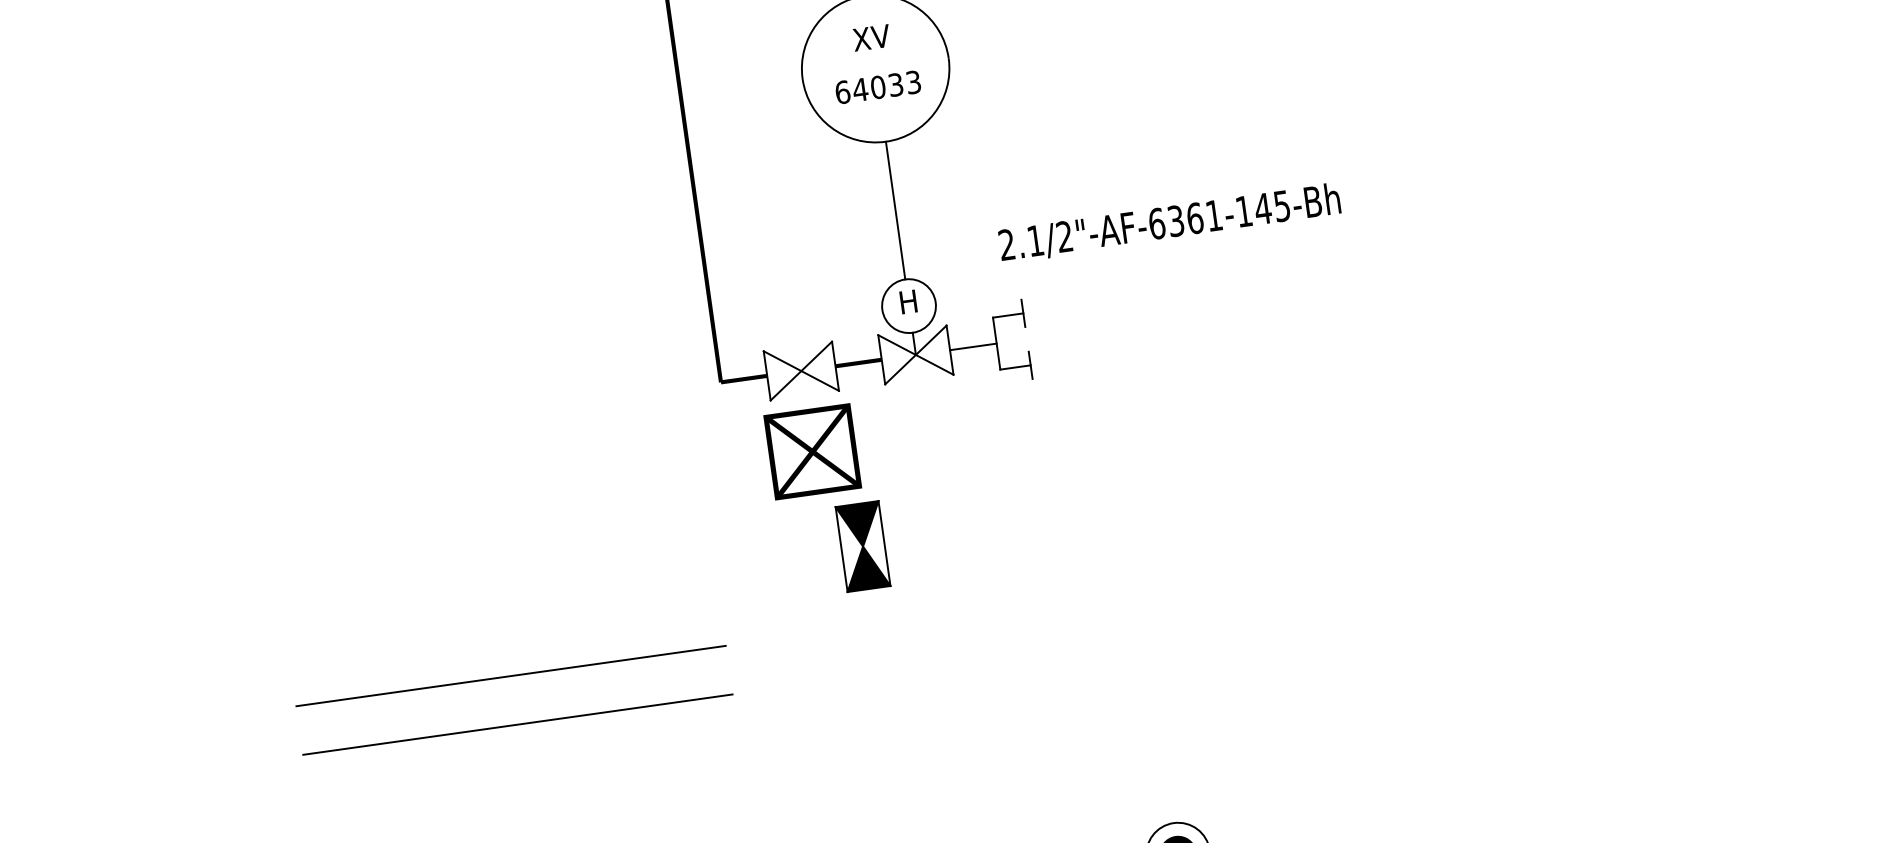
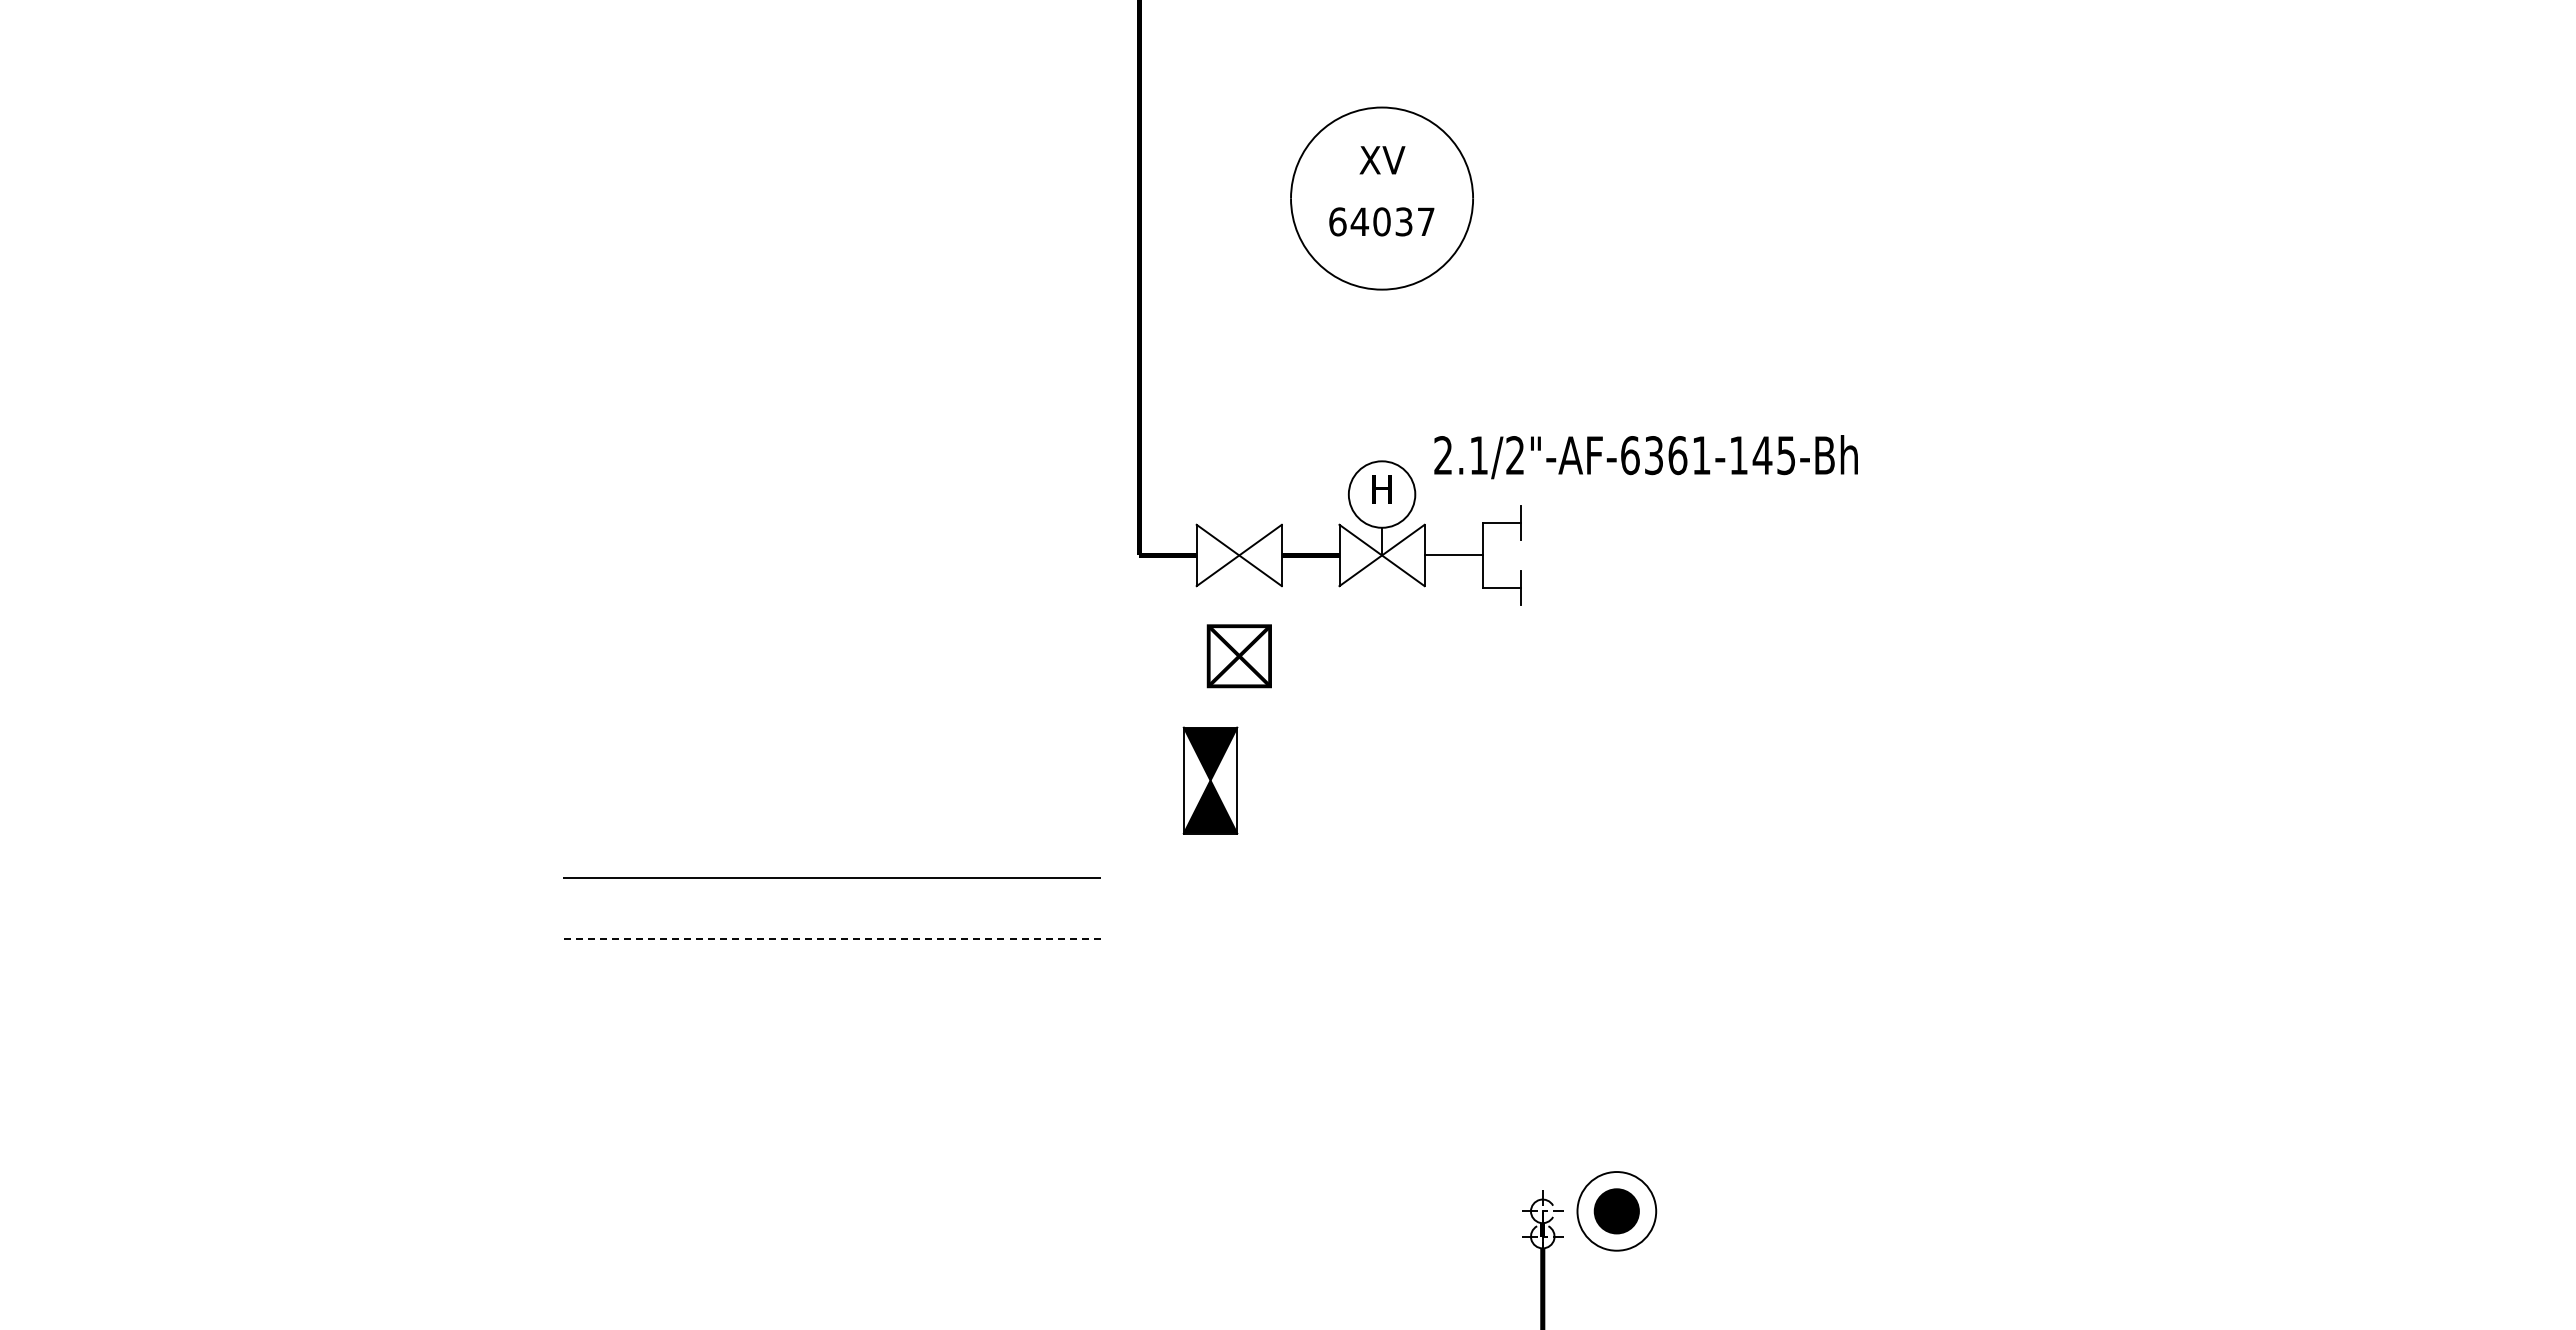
text: (913, 82) -> (1425, 221), 64033 -> 64037
line: (895, 210) -> (1382, 375), removed
text: (1169, 223) -> (1645, 457), moved
part: (812, 452) -> (1239, 656), size x0.6
part: (863, 546) -> (1210, 780), moved
line: (518, 724) -> (832, 938), solid -> dashed

